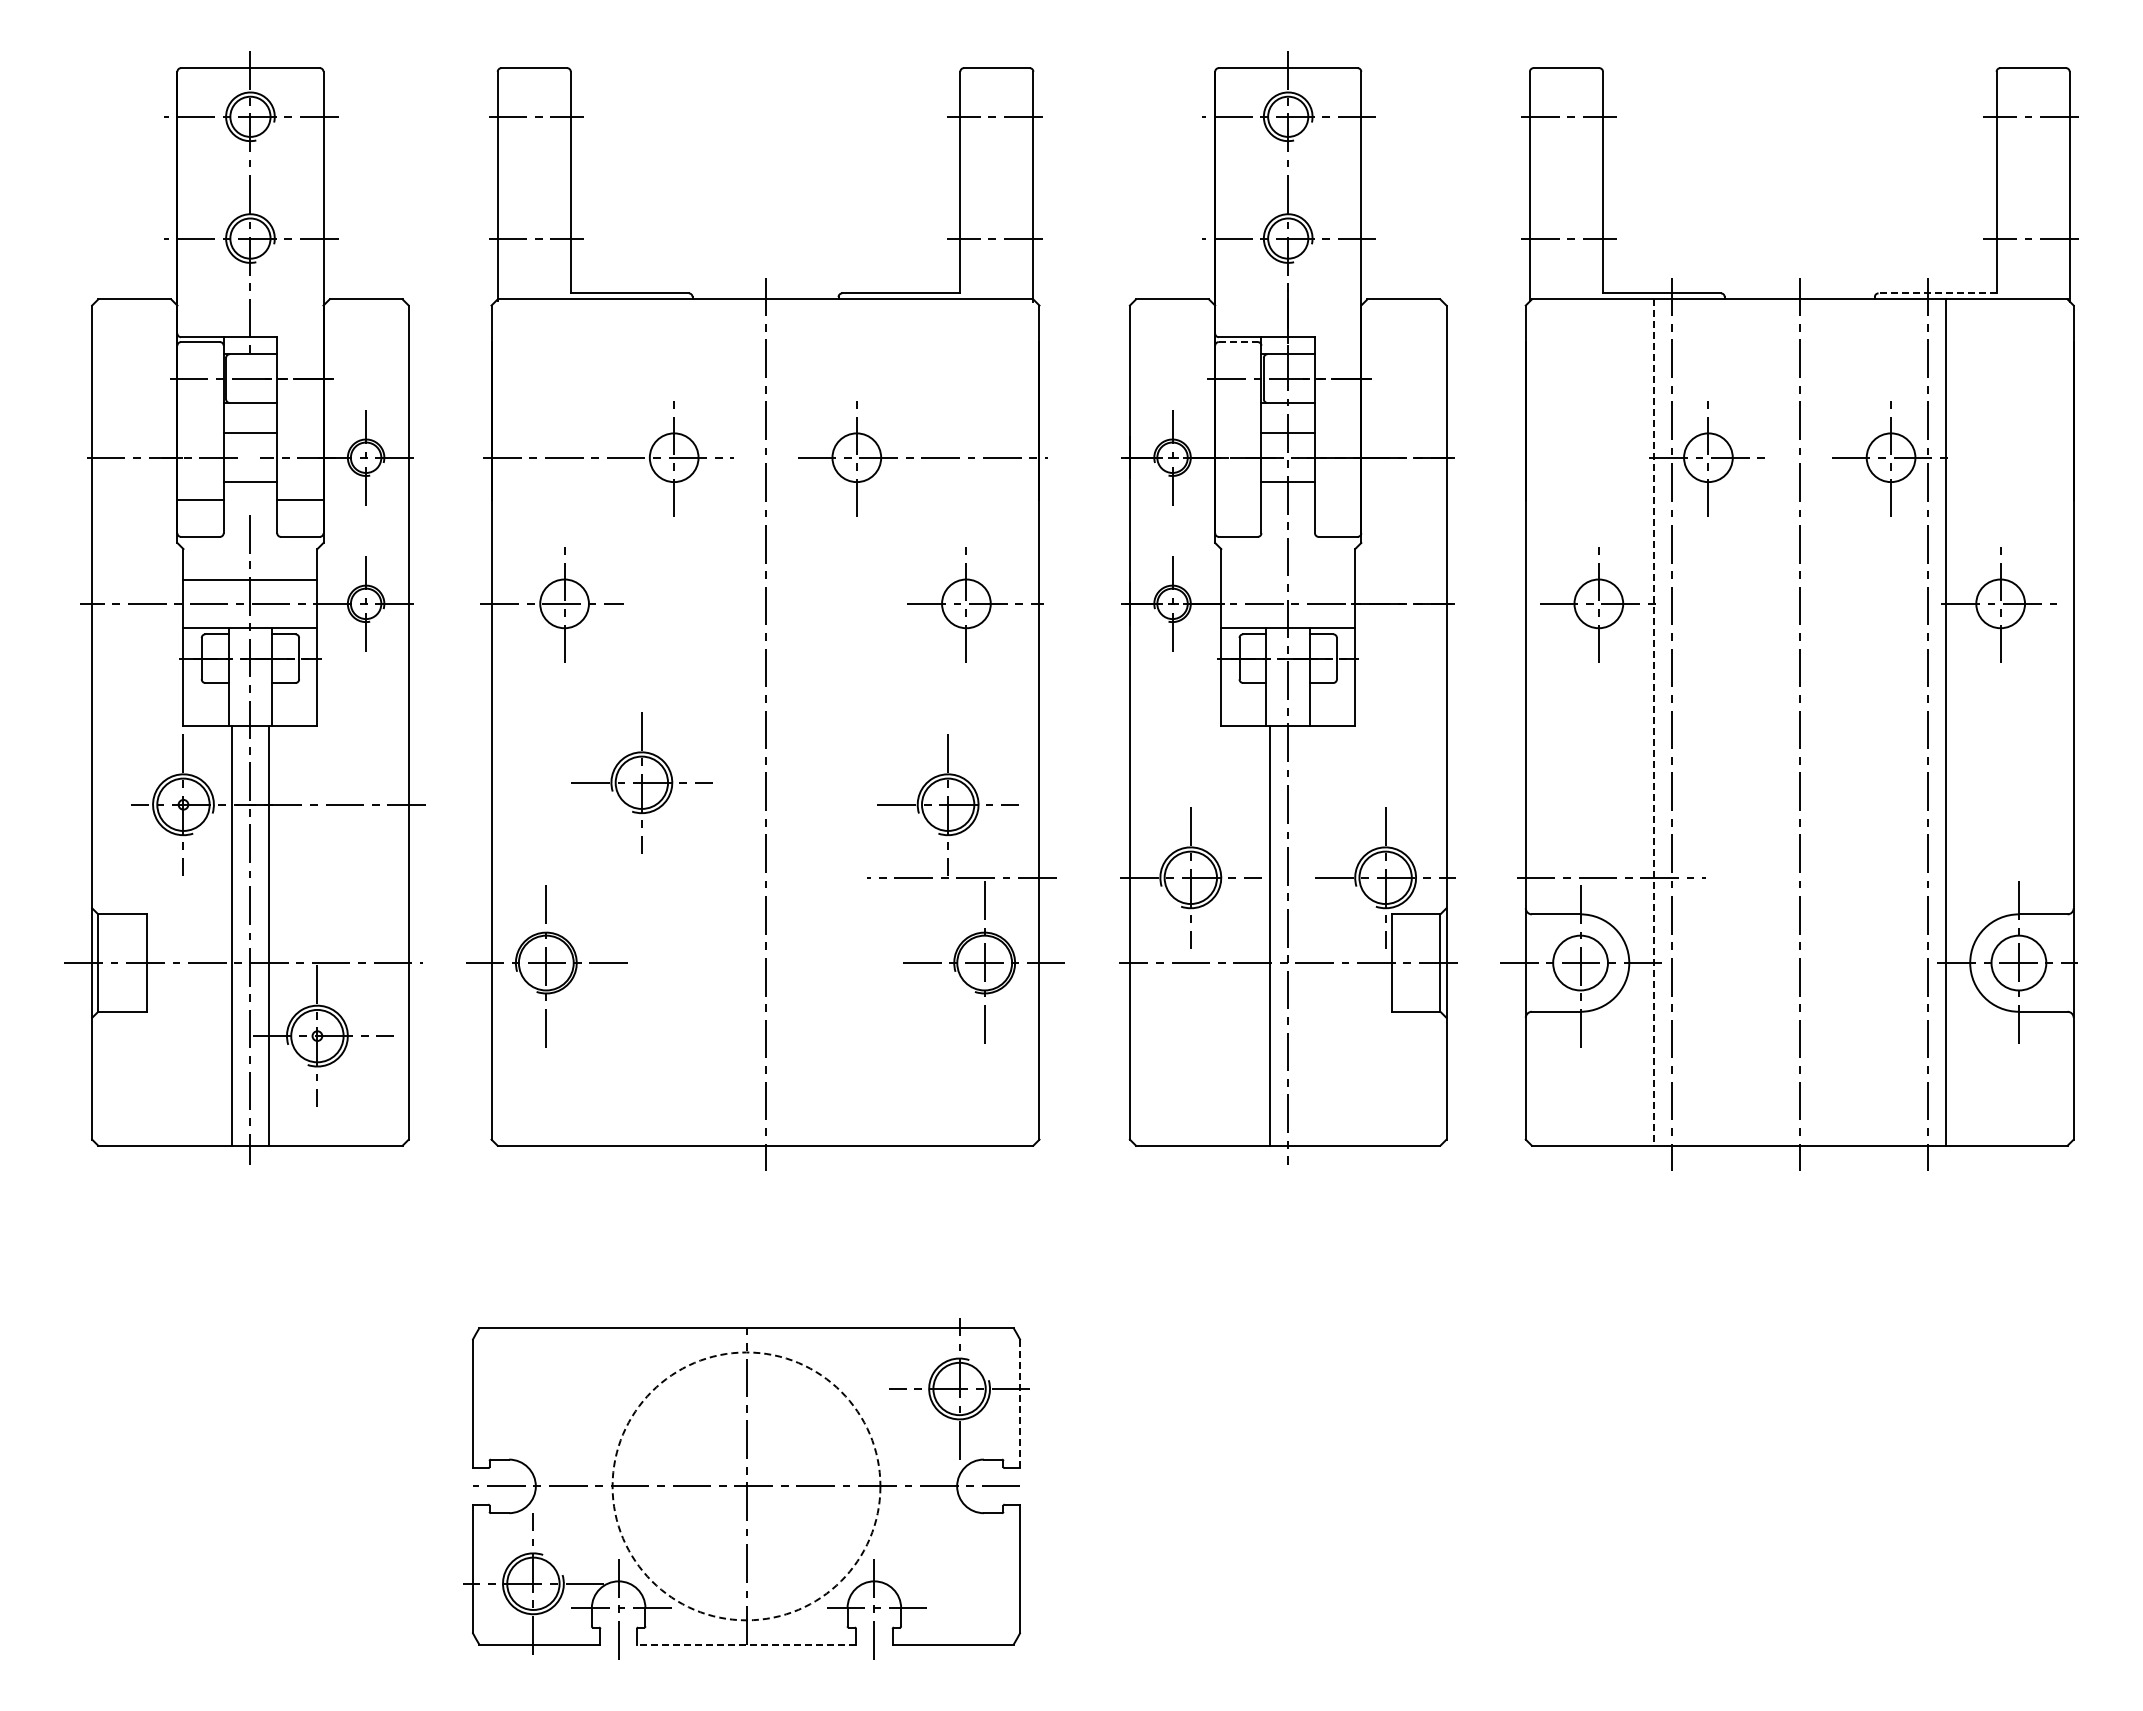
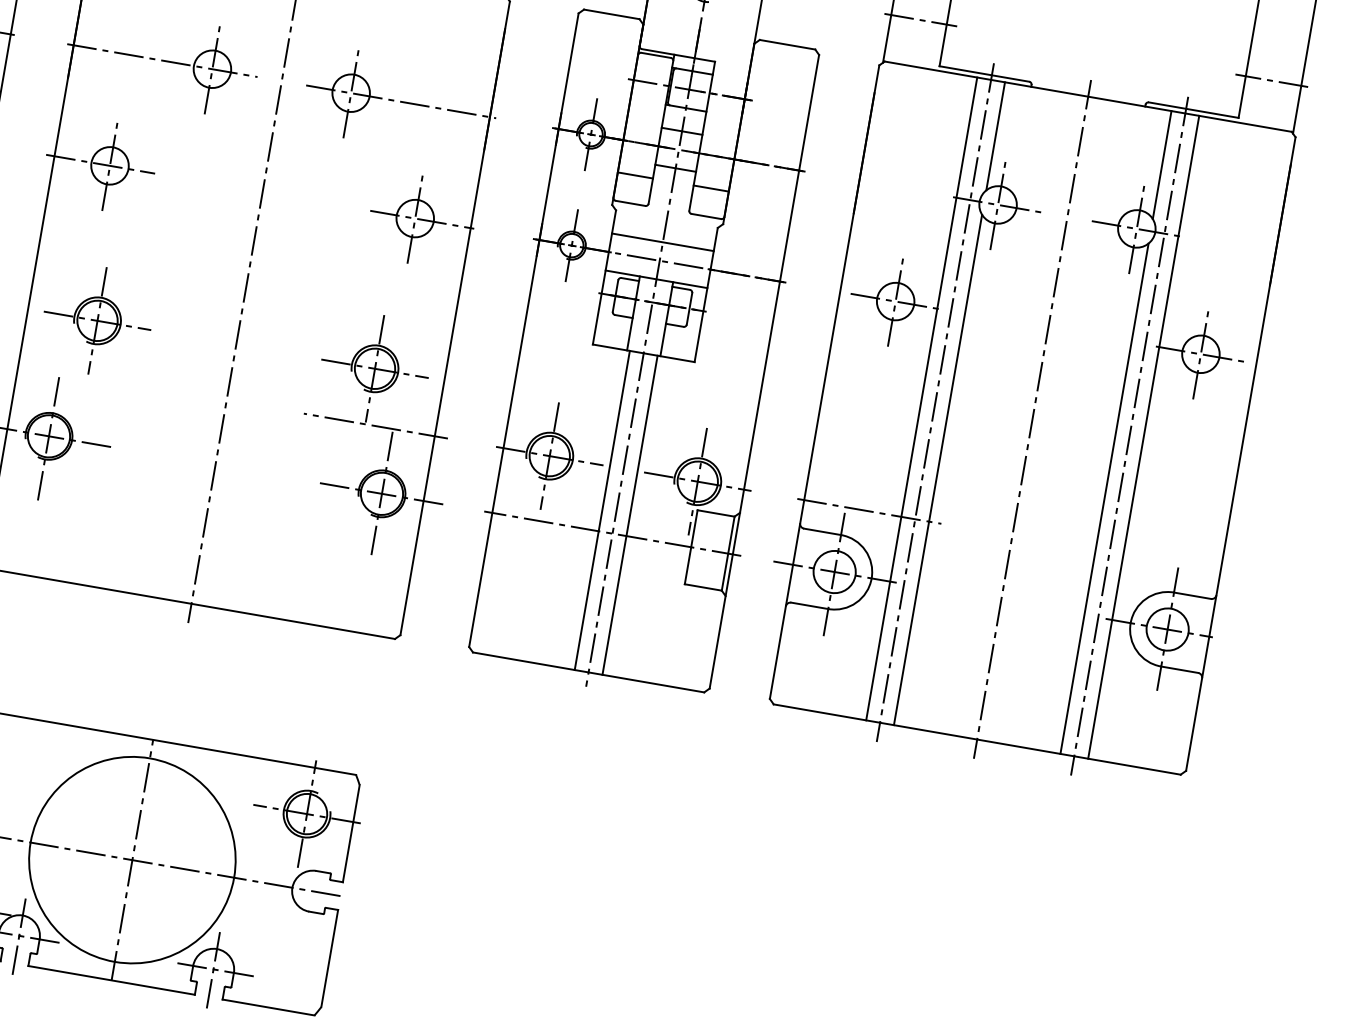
line: (1937, 293) -> (1193, 110), dashed -> solid
line: (1238, 342) -> (656, 55), dashed -> solid
line: (1690, 370) -> (995, 136), added
line: (1909, 370) -> (1162, 165), added
line: (1238, 500) -> (635, 175), added
line: (1338, 500) -> (711, 188), added
line: (1288, 579) -> (663, 242), added
line: (1653, 723) -> (921, 399), dashed -> solid
part: (641, 782) -> (97, 320), moved
line: (1690, 809) -> (938, 469), added
line: (1909, 809) -> (1104, 498), added
line: (1306, 935) -> (630, 515), added
line: (1020, 1404) -> (351, 833), dashed -> solid
circle: (746, 1486) -> (132, 860), dashed -> solid
line: (746, 1644) -> (111, 980), dashed -> solid

